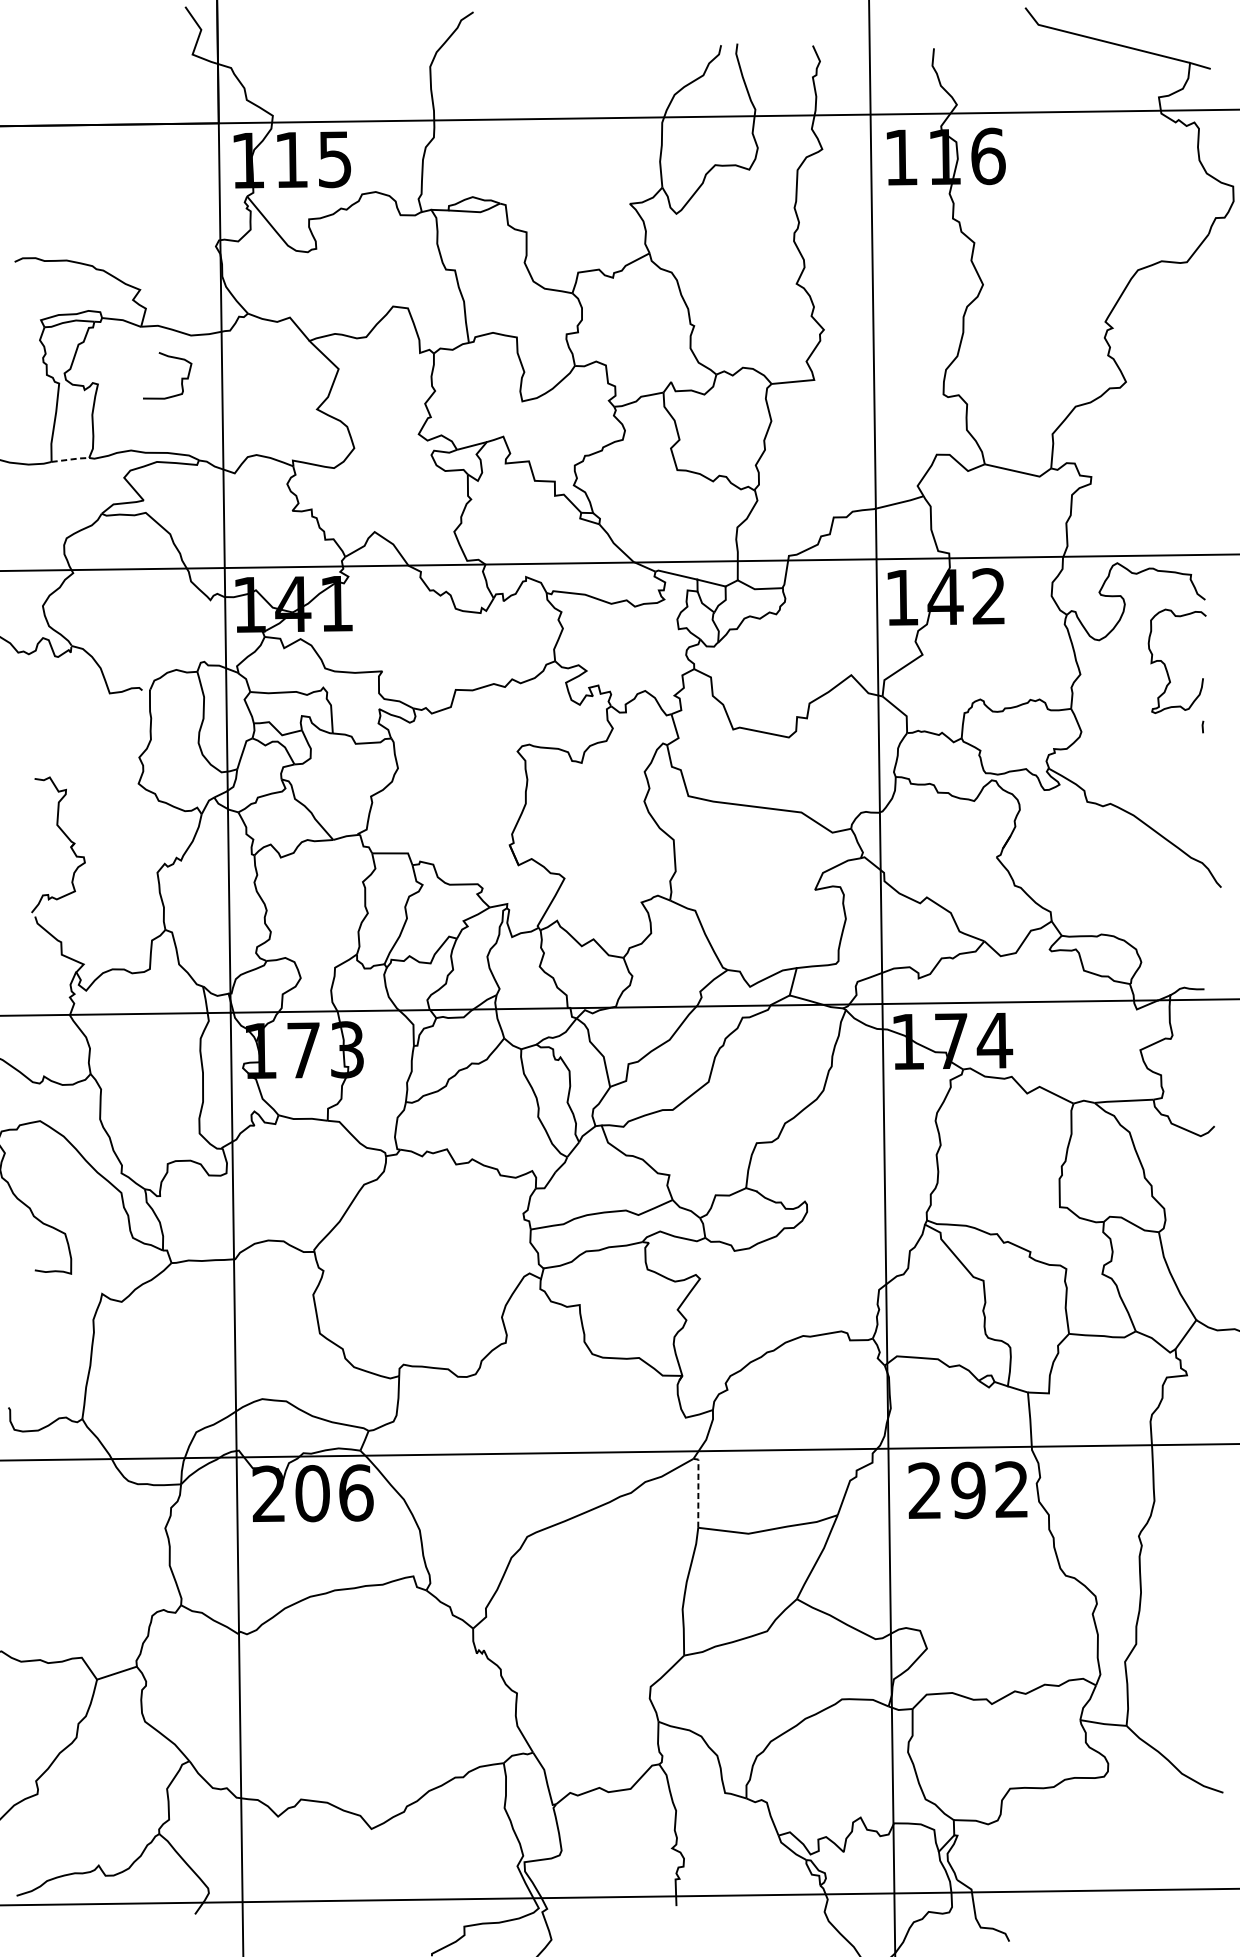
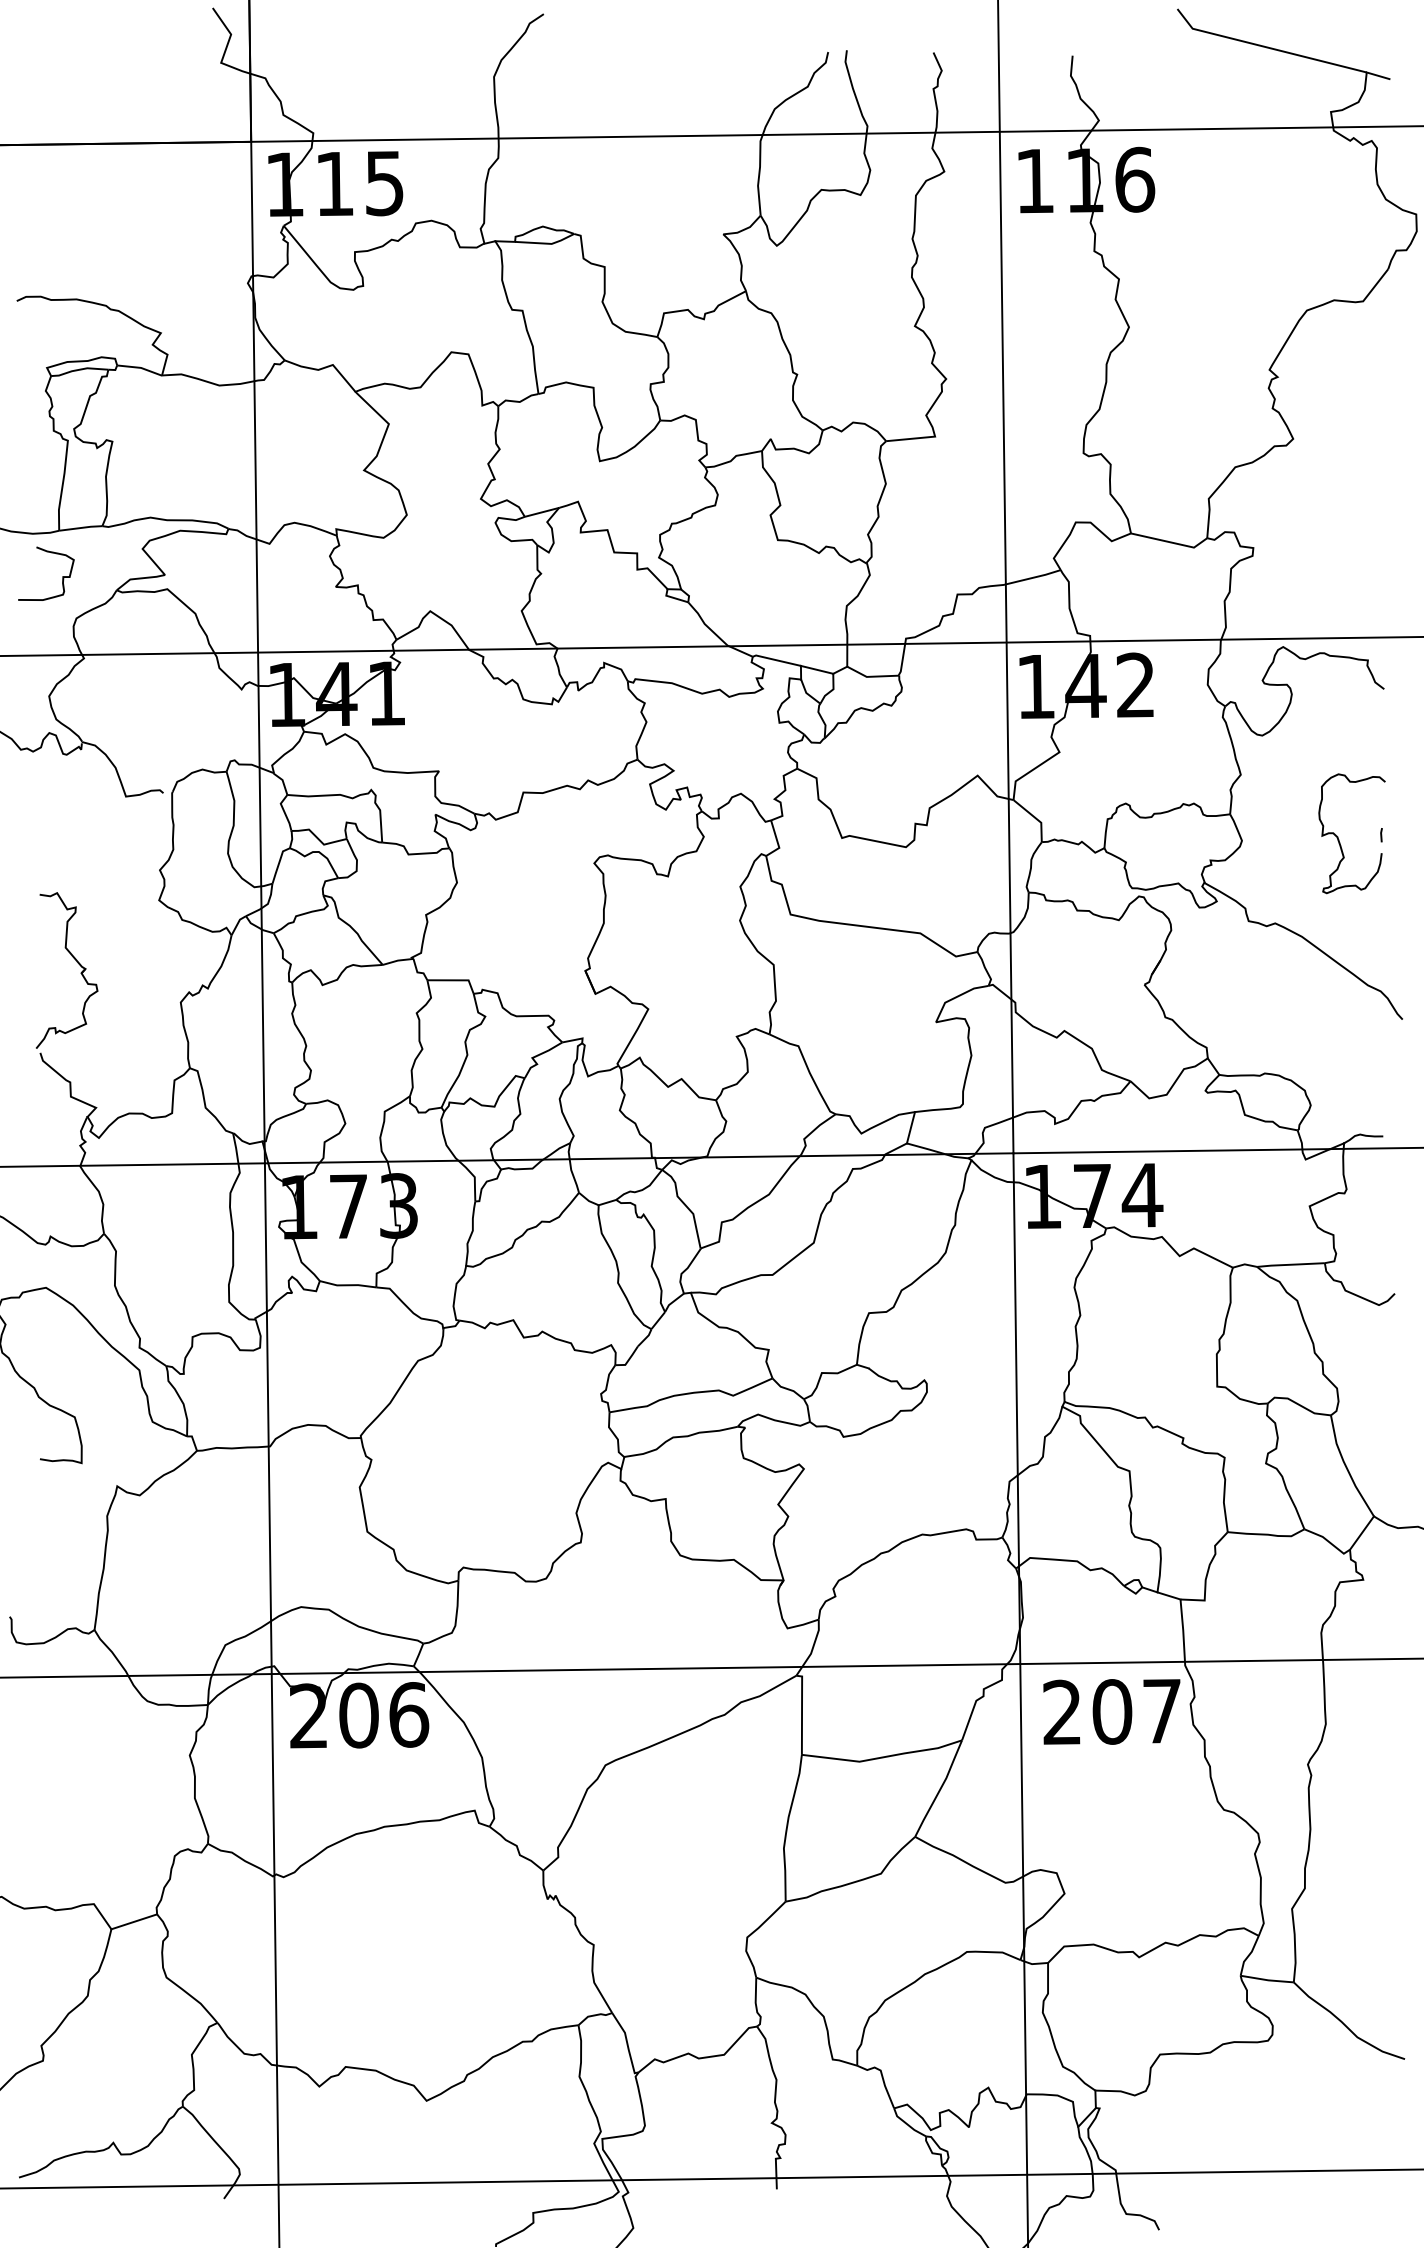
curve: (181, 378) -> (62, 576), moved
line: (71, 459) -> (81, 527), dashed -> solid
curve: (1165, 663) -> (1338, 836), moved
line: (698, 1490) -> (802, 1712), dashed -> solid
text: (989, 1490) -> (1136, 1711), 292 -> 207

